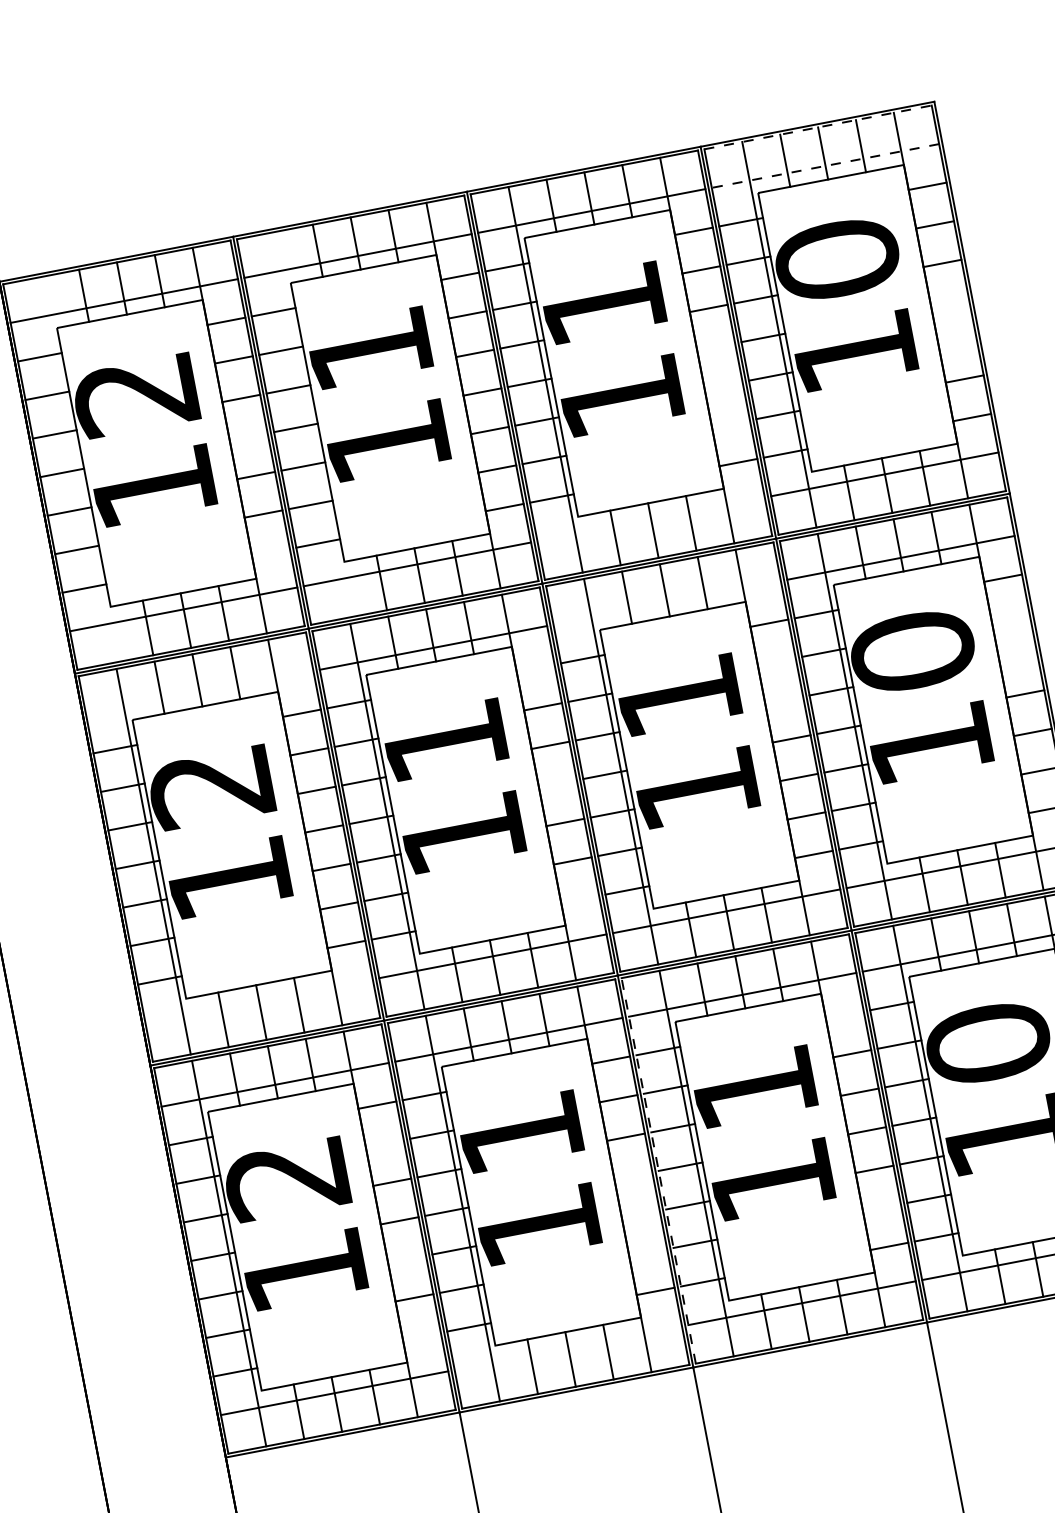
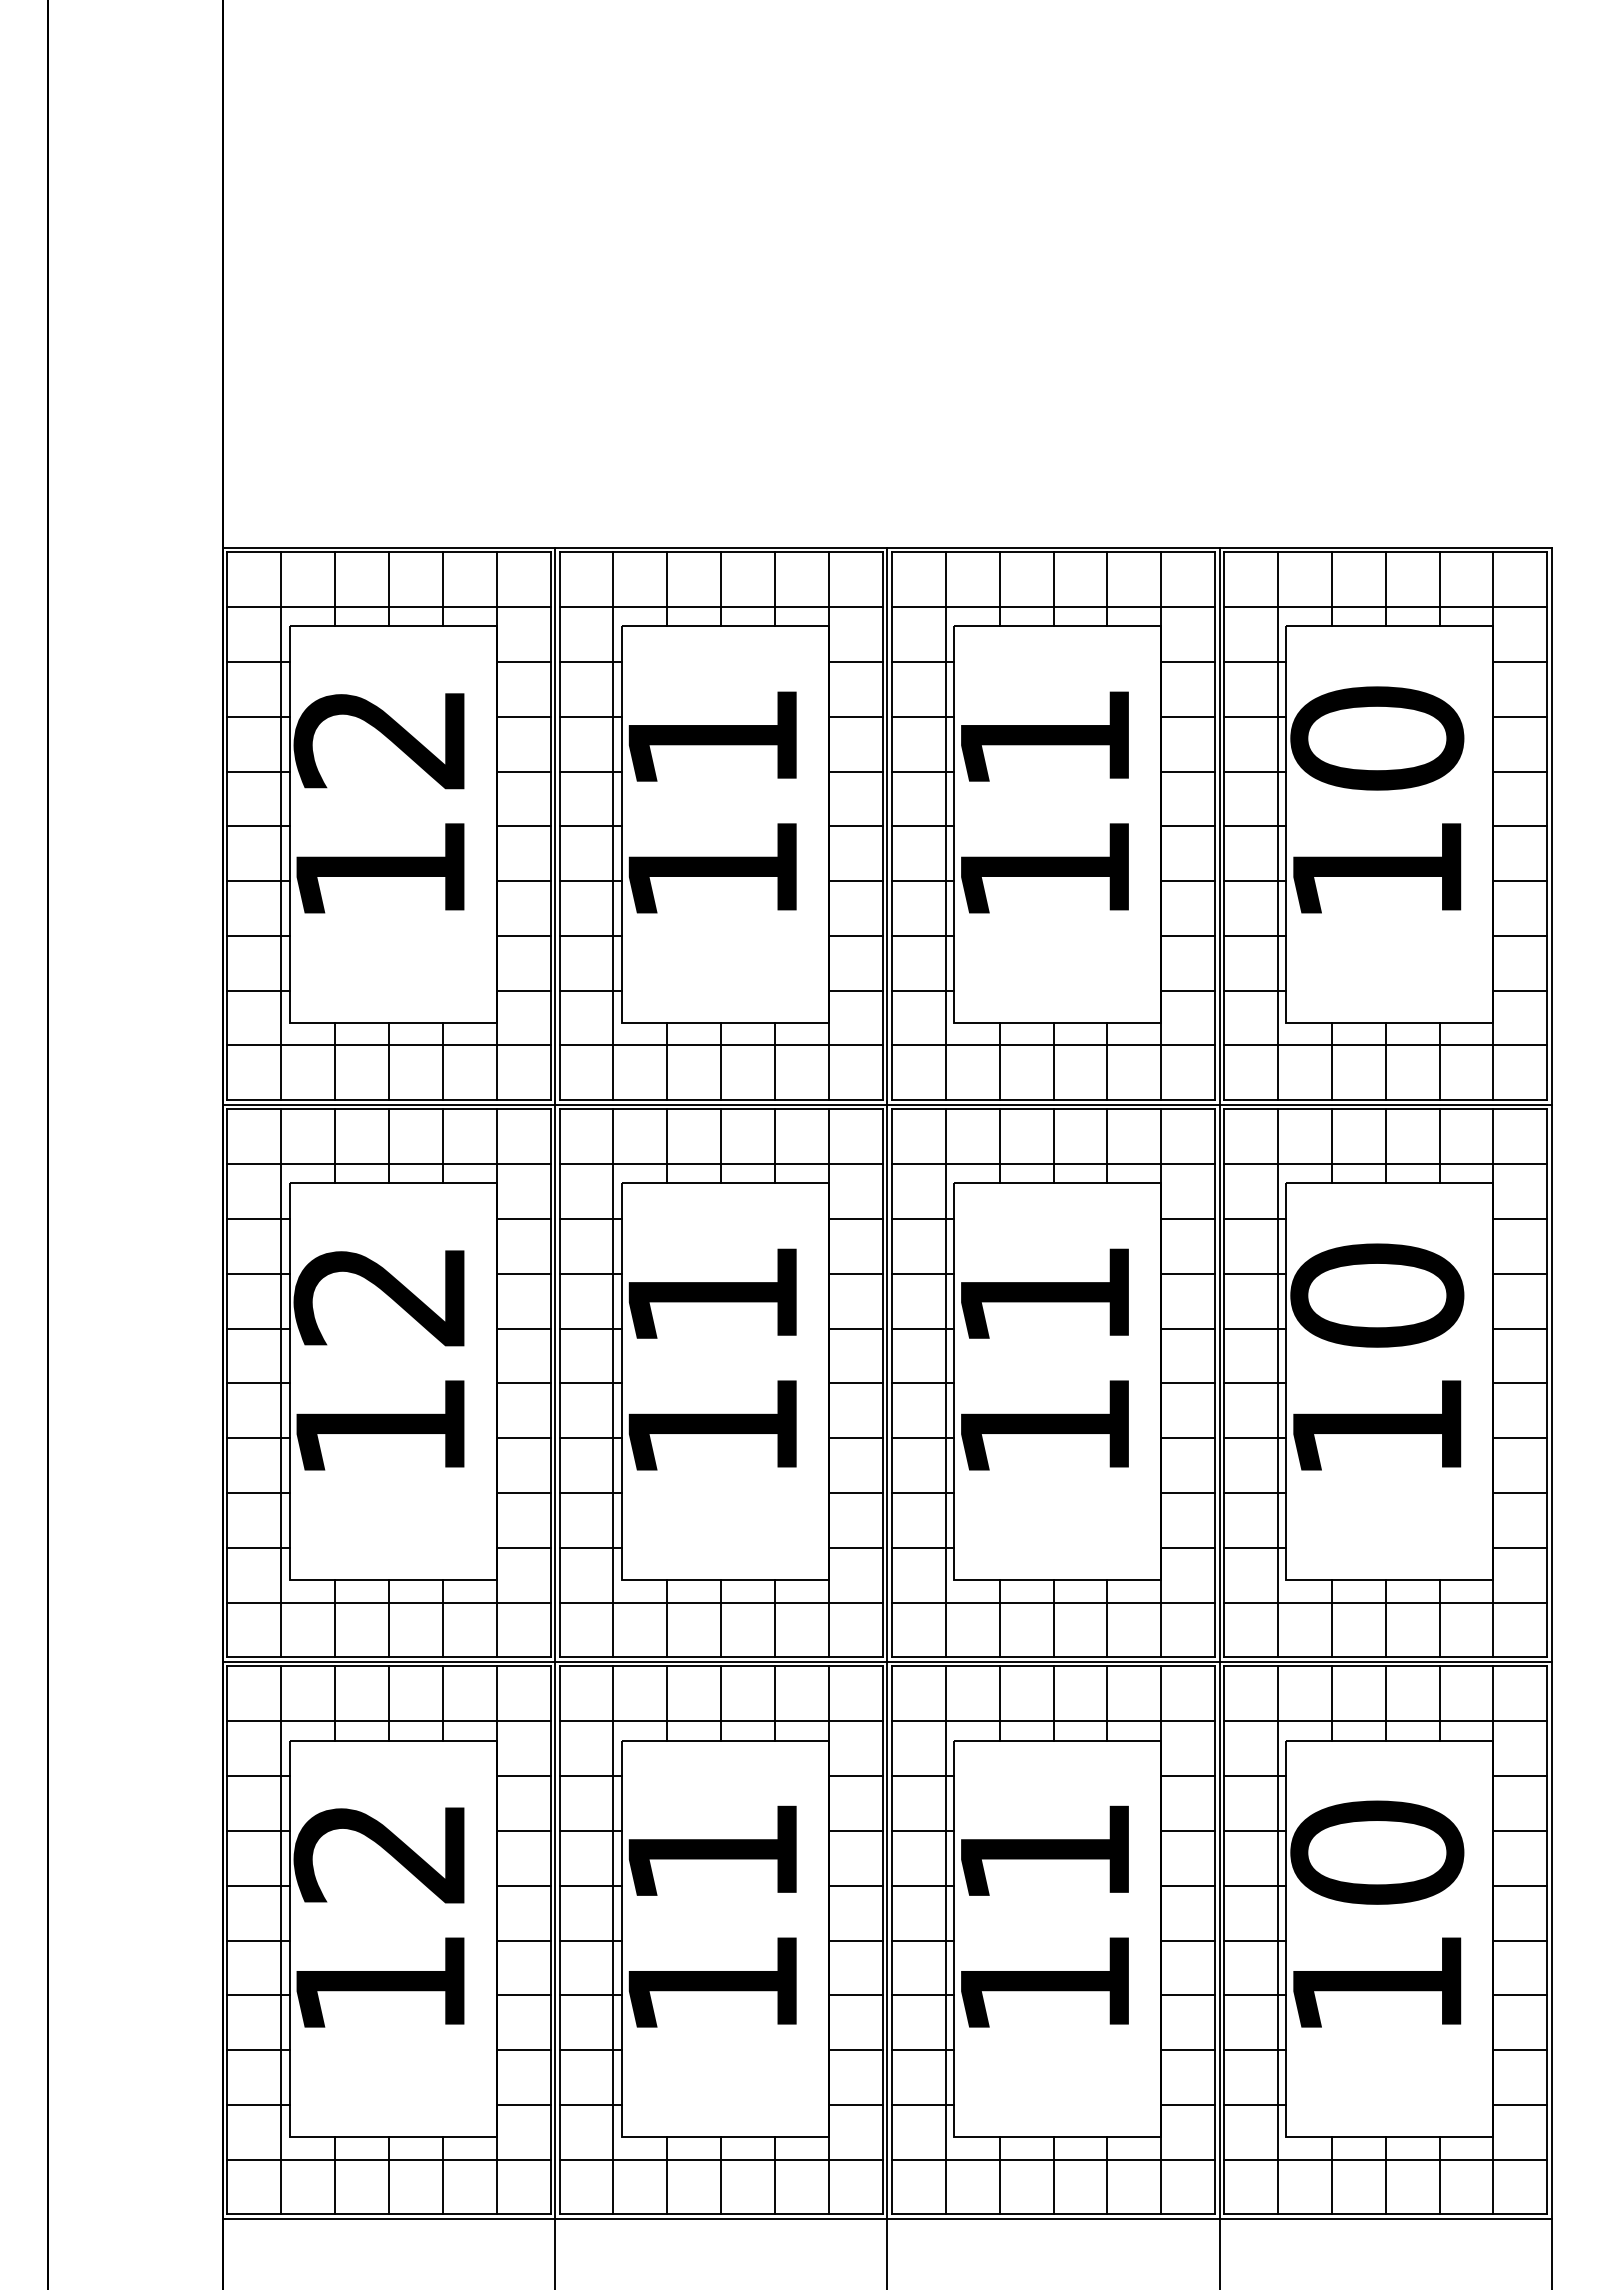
line: (817, 127) -> (1385, 552), dashed -> solid
line: (825, 166) -> (1385, 607), dashed -> solid
line: (950, 302) -> (1520, 826), added
line: (957, 340) -> (1520, 881), added
line: (716, 347) -> (1188, 826), added
line: (723, 385) -> (1188, 881), added
line: (731, 423) -> (1188, 935), added
line: (311, 424) -> (613, 826), added
line: (248, 437) -> (523, 826), added
line: (78, 469) -> (281, 826), added
line: (651, 519) -> (1053, 1045), added
line: (270, 552) -> (523, 990), added
line: (667, 603) -> (1053, 1164), added
line: (1010, 616) -> (1520, 1273), added
line: (1018, 655) -> (1520, 1328), added
line: (777, 661) -> (1188, 1273), added
line: (535, 667) -> (855, 1218), added
line: (199, 693) -> (388, 1164), added
line: (784, 700) -> (1188, 1328), added
line: (557, 784) -> (855, 1383), added
line: (579, 899) -> (855, 1547), added
line: (258, 1001) -> (388, 1602), added
line: (845, 1015) -> (1188, 1776), added
line: (384, 1143) -> (523, 1830), added
line: (658, 1170) -> (891, 1939), dashed -> solid
line: (633, 1175) -> (855, 1940), added
line: (882, 1208) -> (1188, 2050), added
line: (640, 1214) -> (855, 1995), added
line: (648, 1253) -> (855, 2050), added
line: (407, 1259) -> (523, 1995), added
line: (421, 1336) -> (523, 2104), added
line: (567, 1348) -> (720, 2159), added

